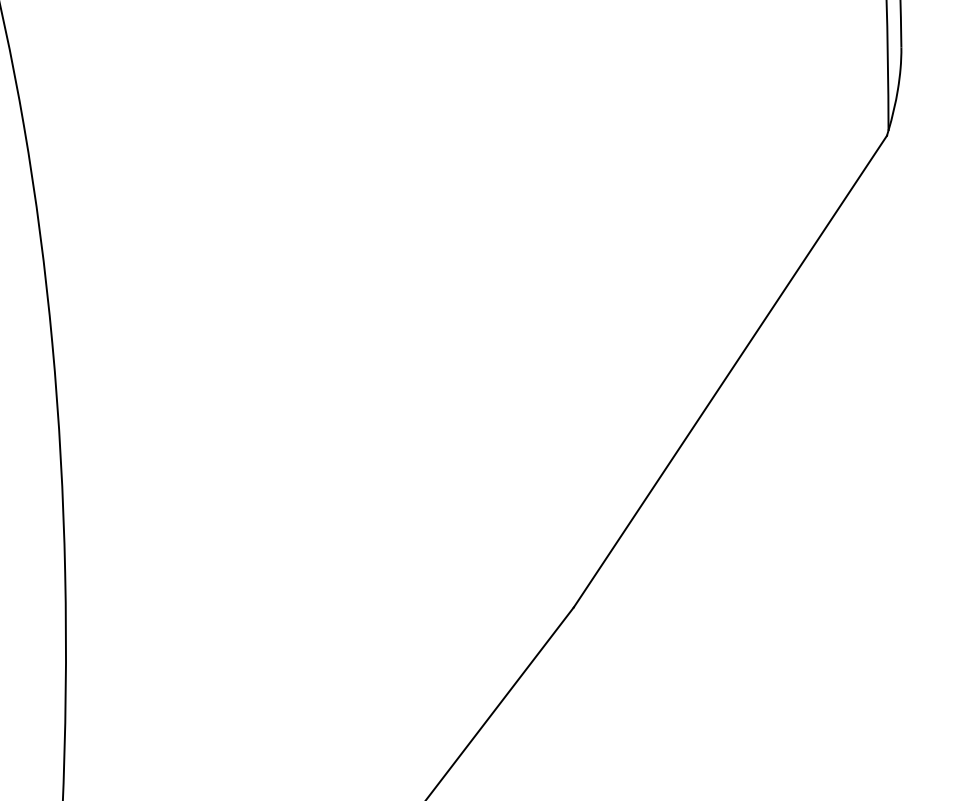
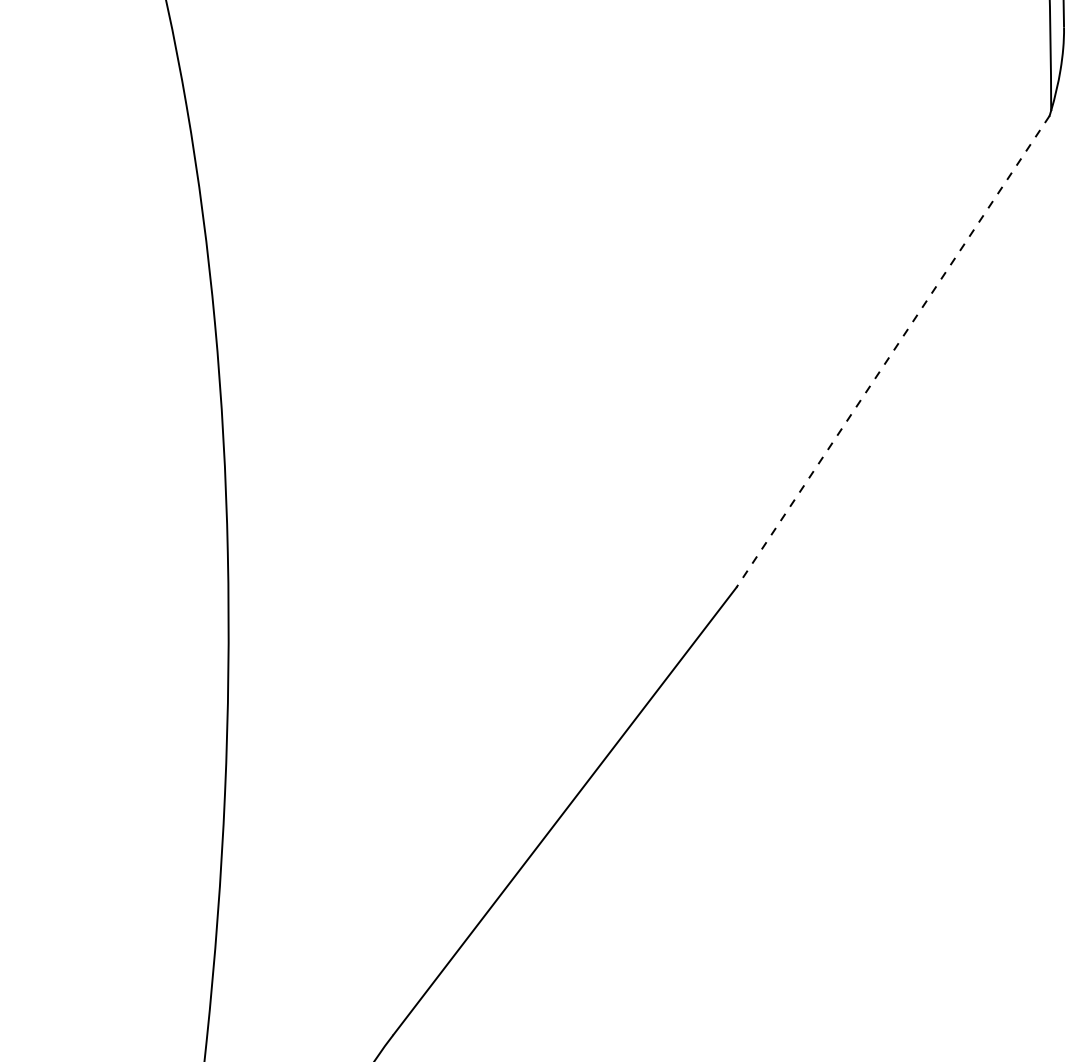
line: (729, 372) -> (892, 352), solid -> dashed

